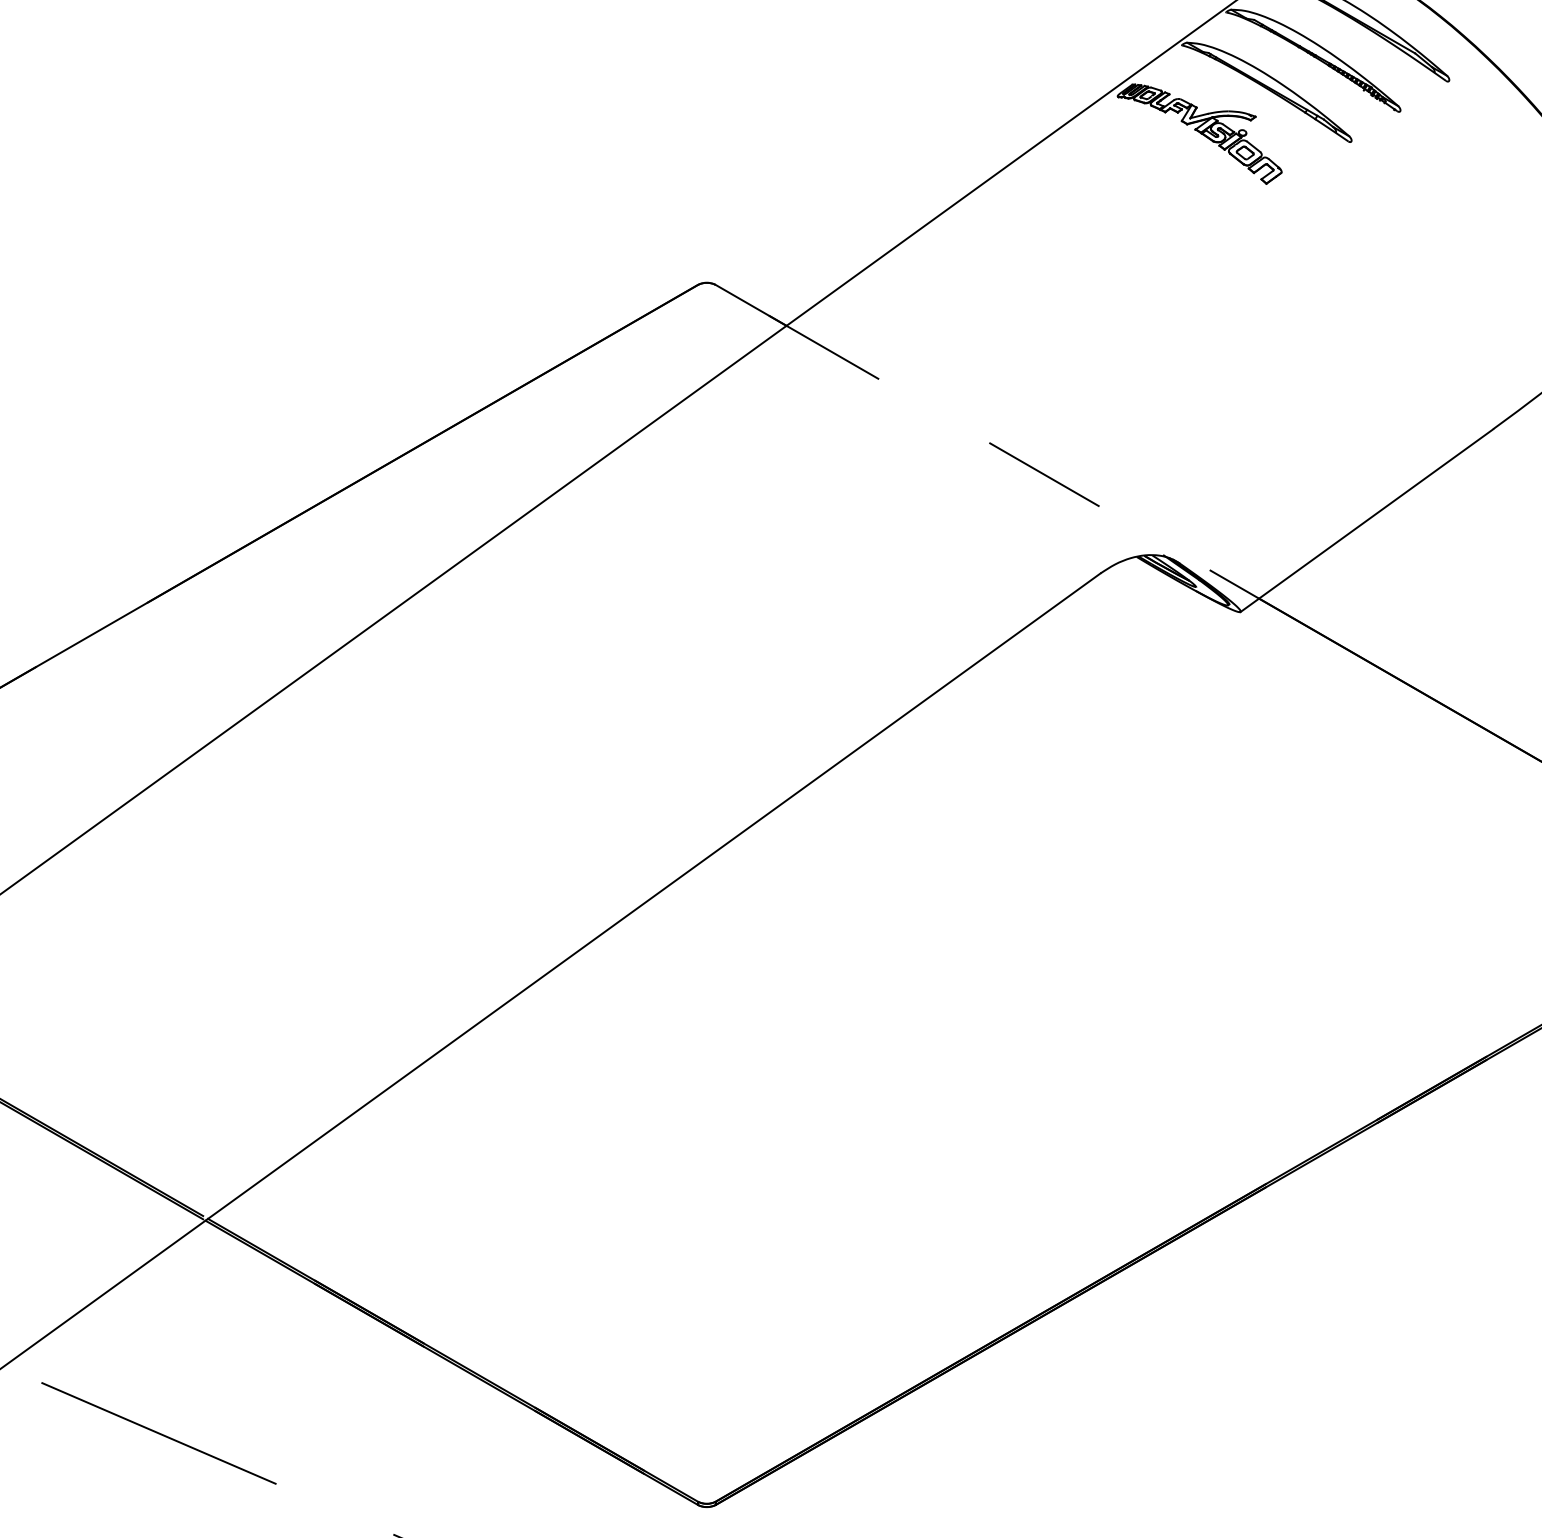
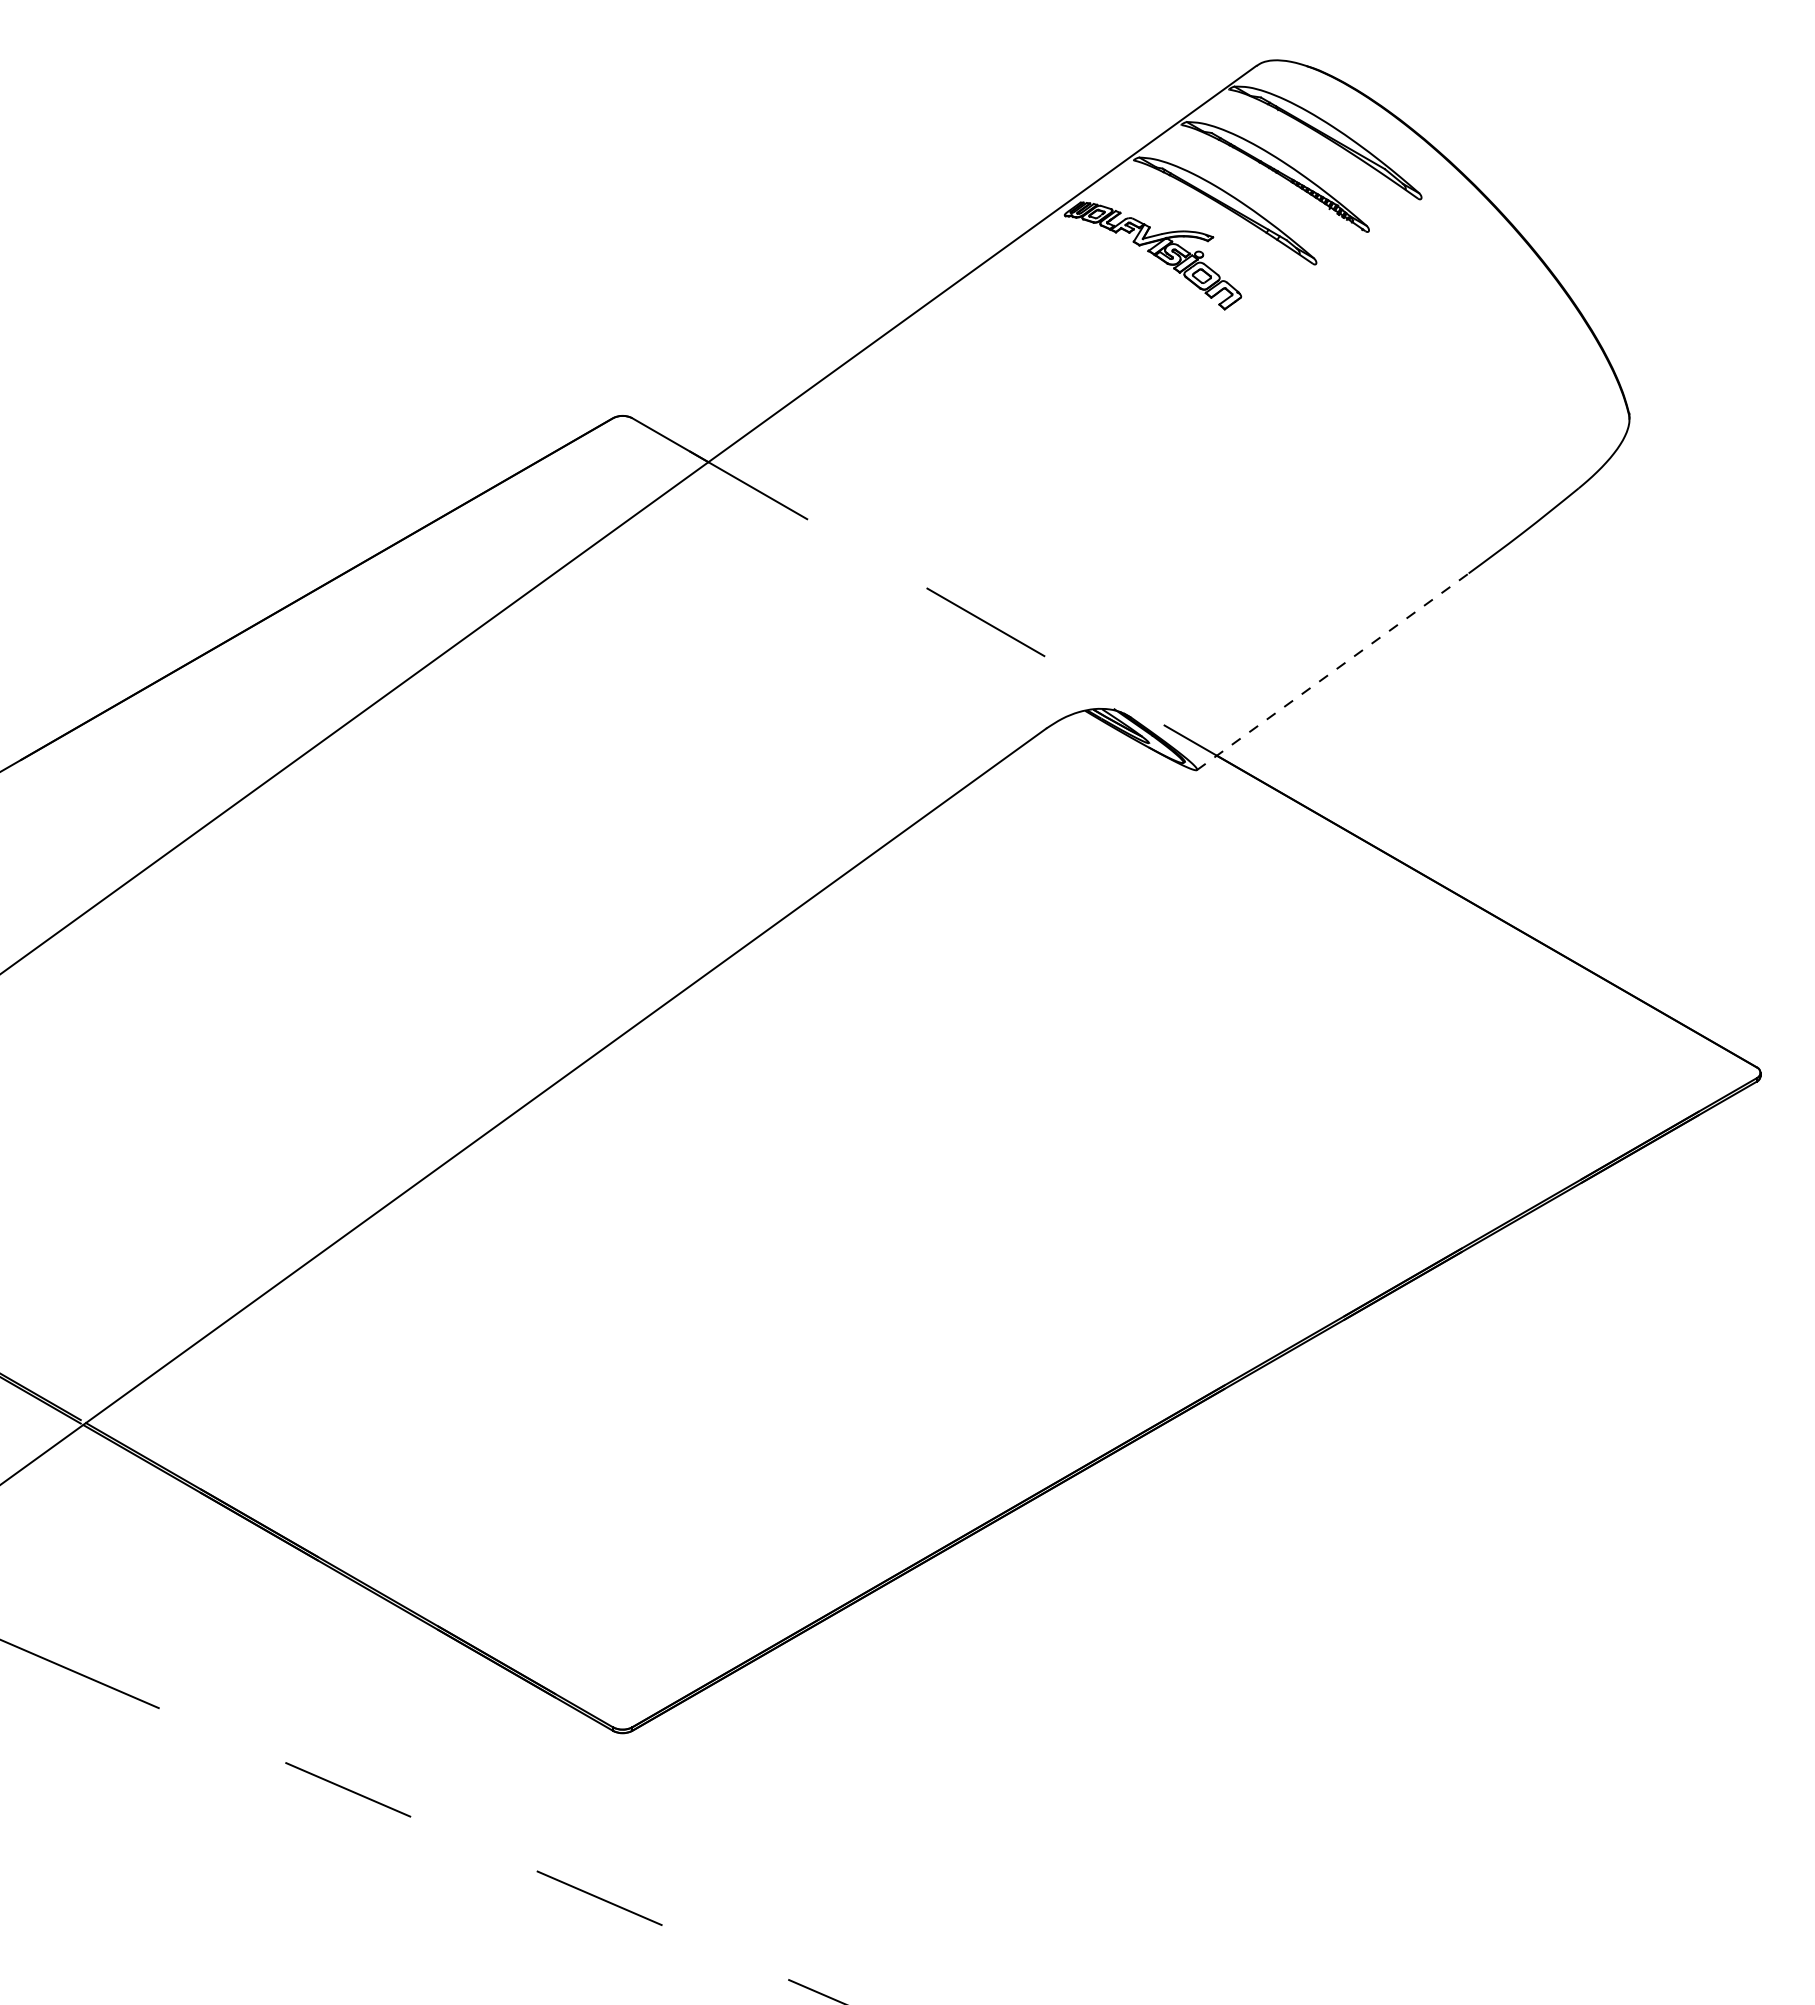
line: (1366, 520) -> (1332, 671), solid -> dashed

